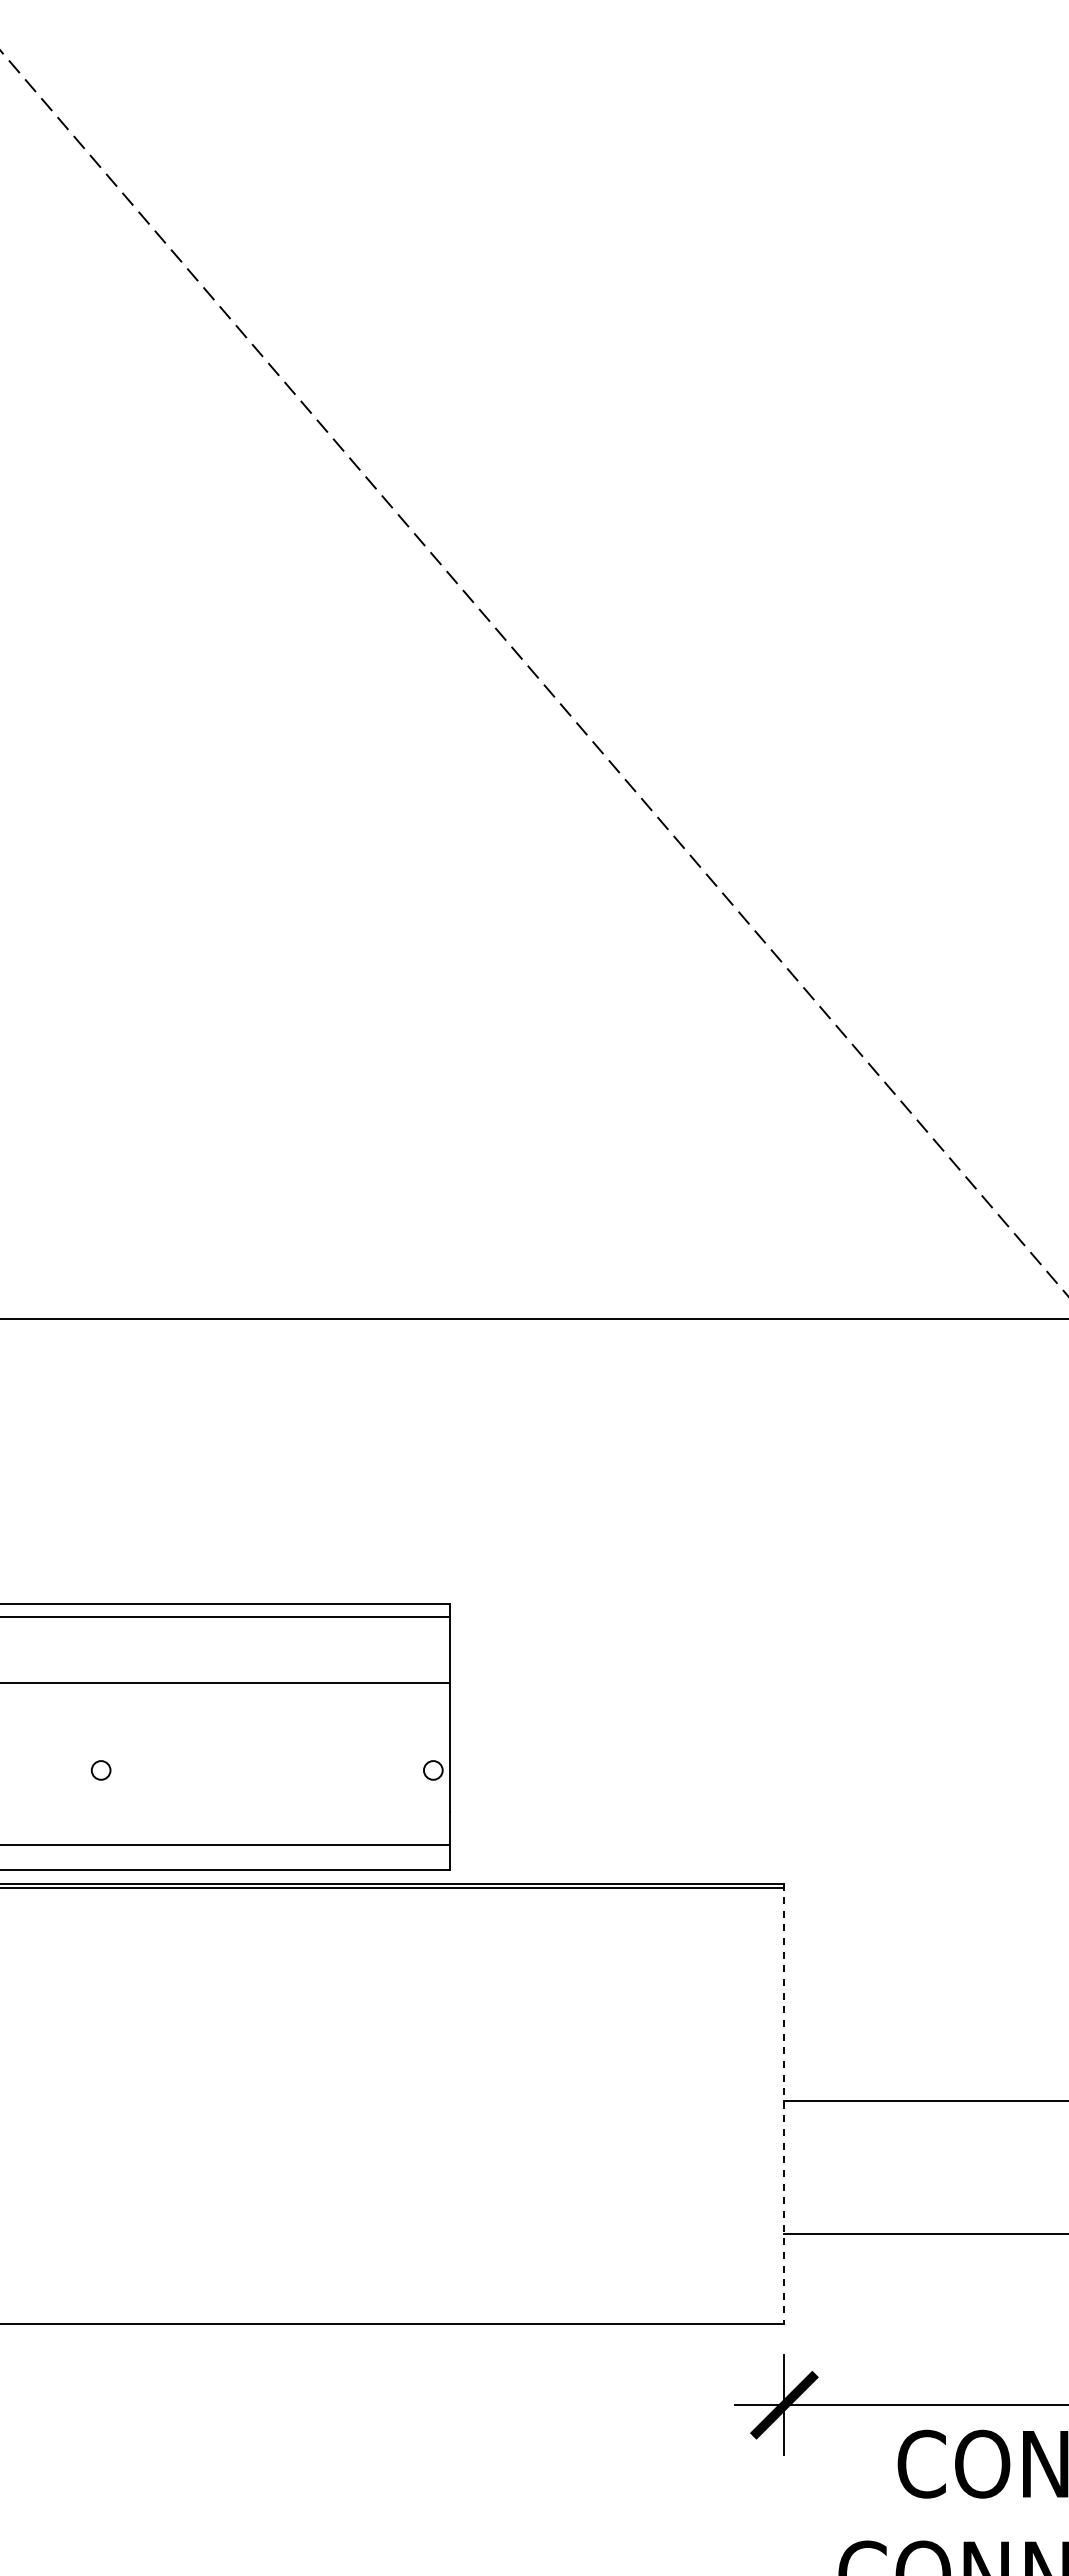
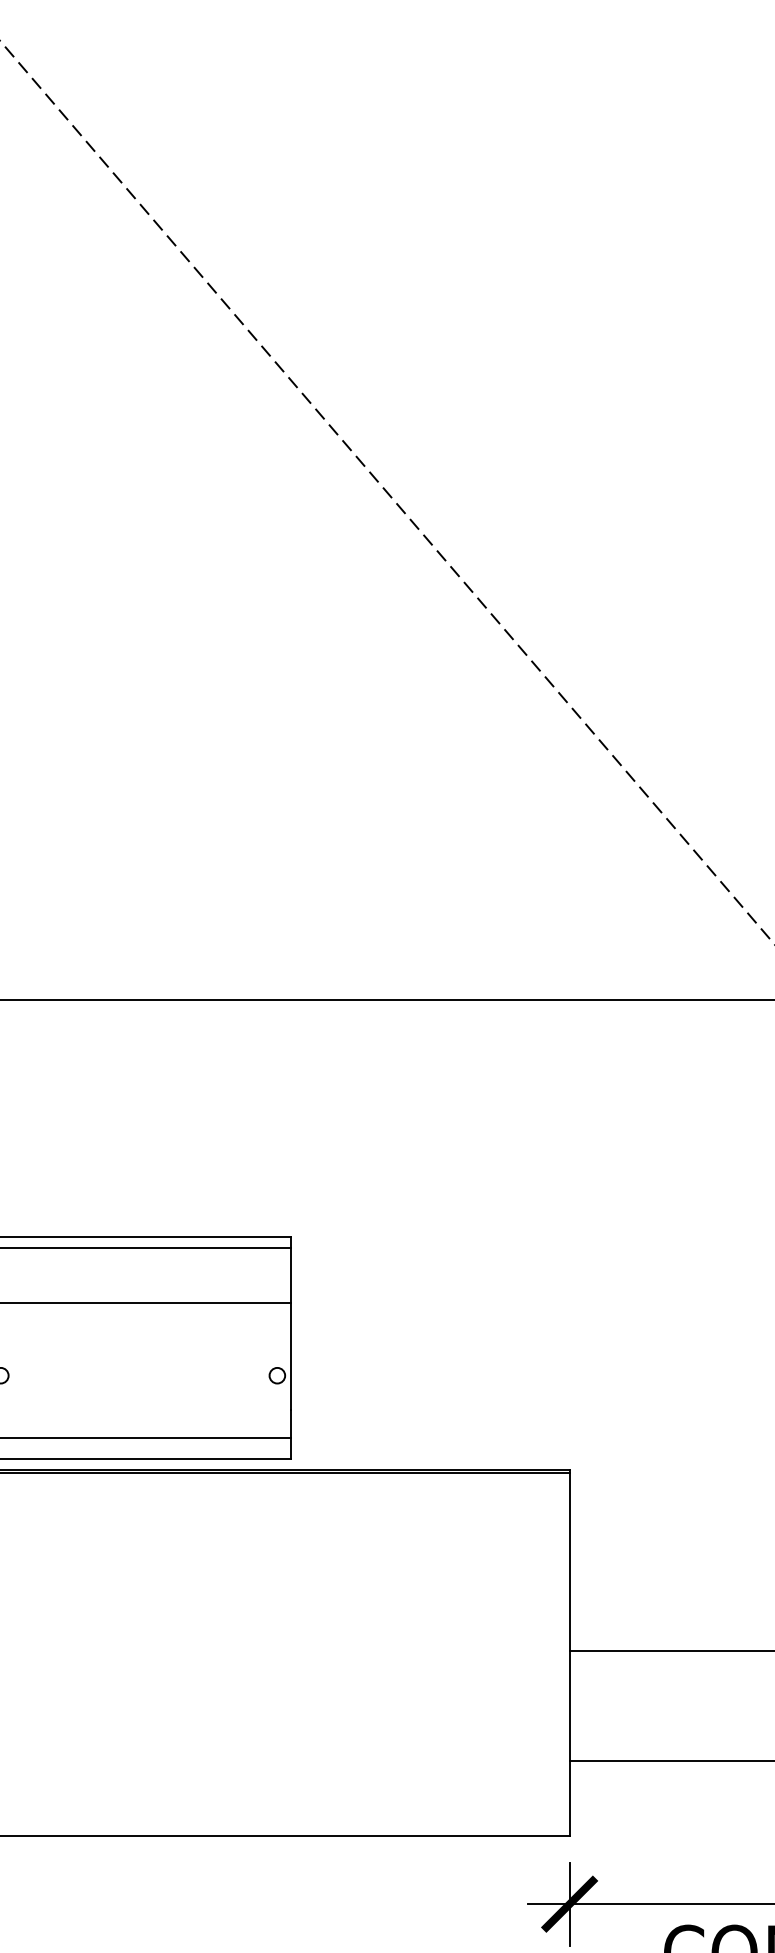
line: (784, 2104) -> (569, 1653), dashed -> solid

